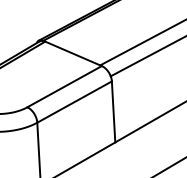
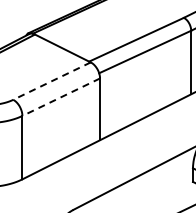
line: (64, 87) -> (51, 81), solid -> dashed
line: (73, 102) -> (60, 97), solid -> dashed

